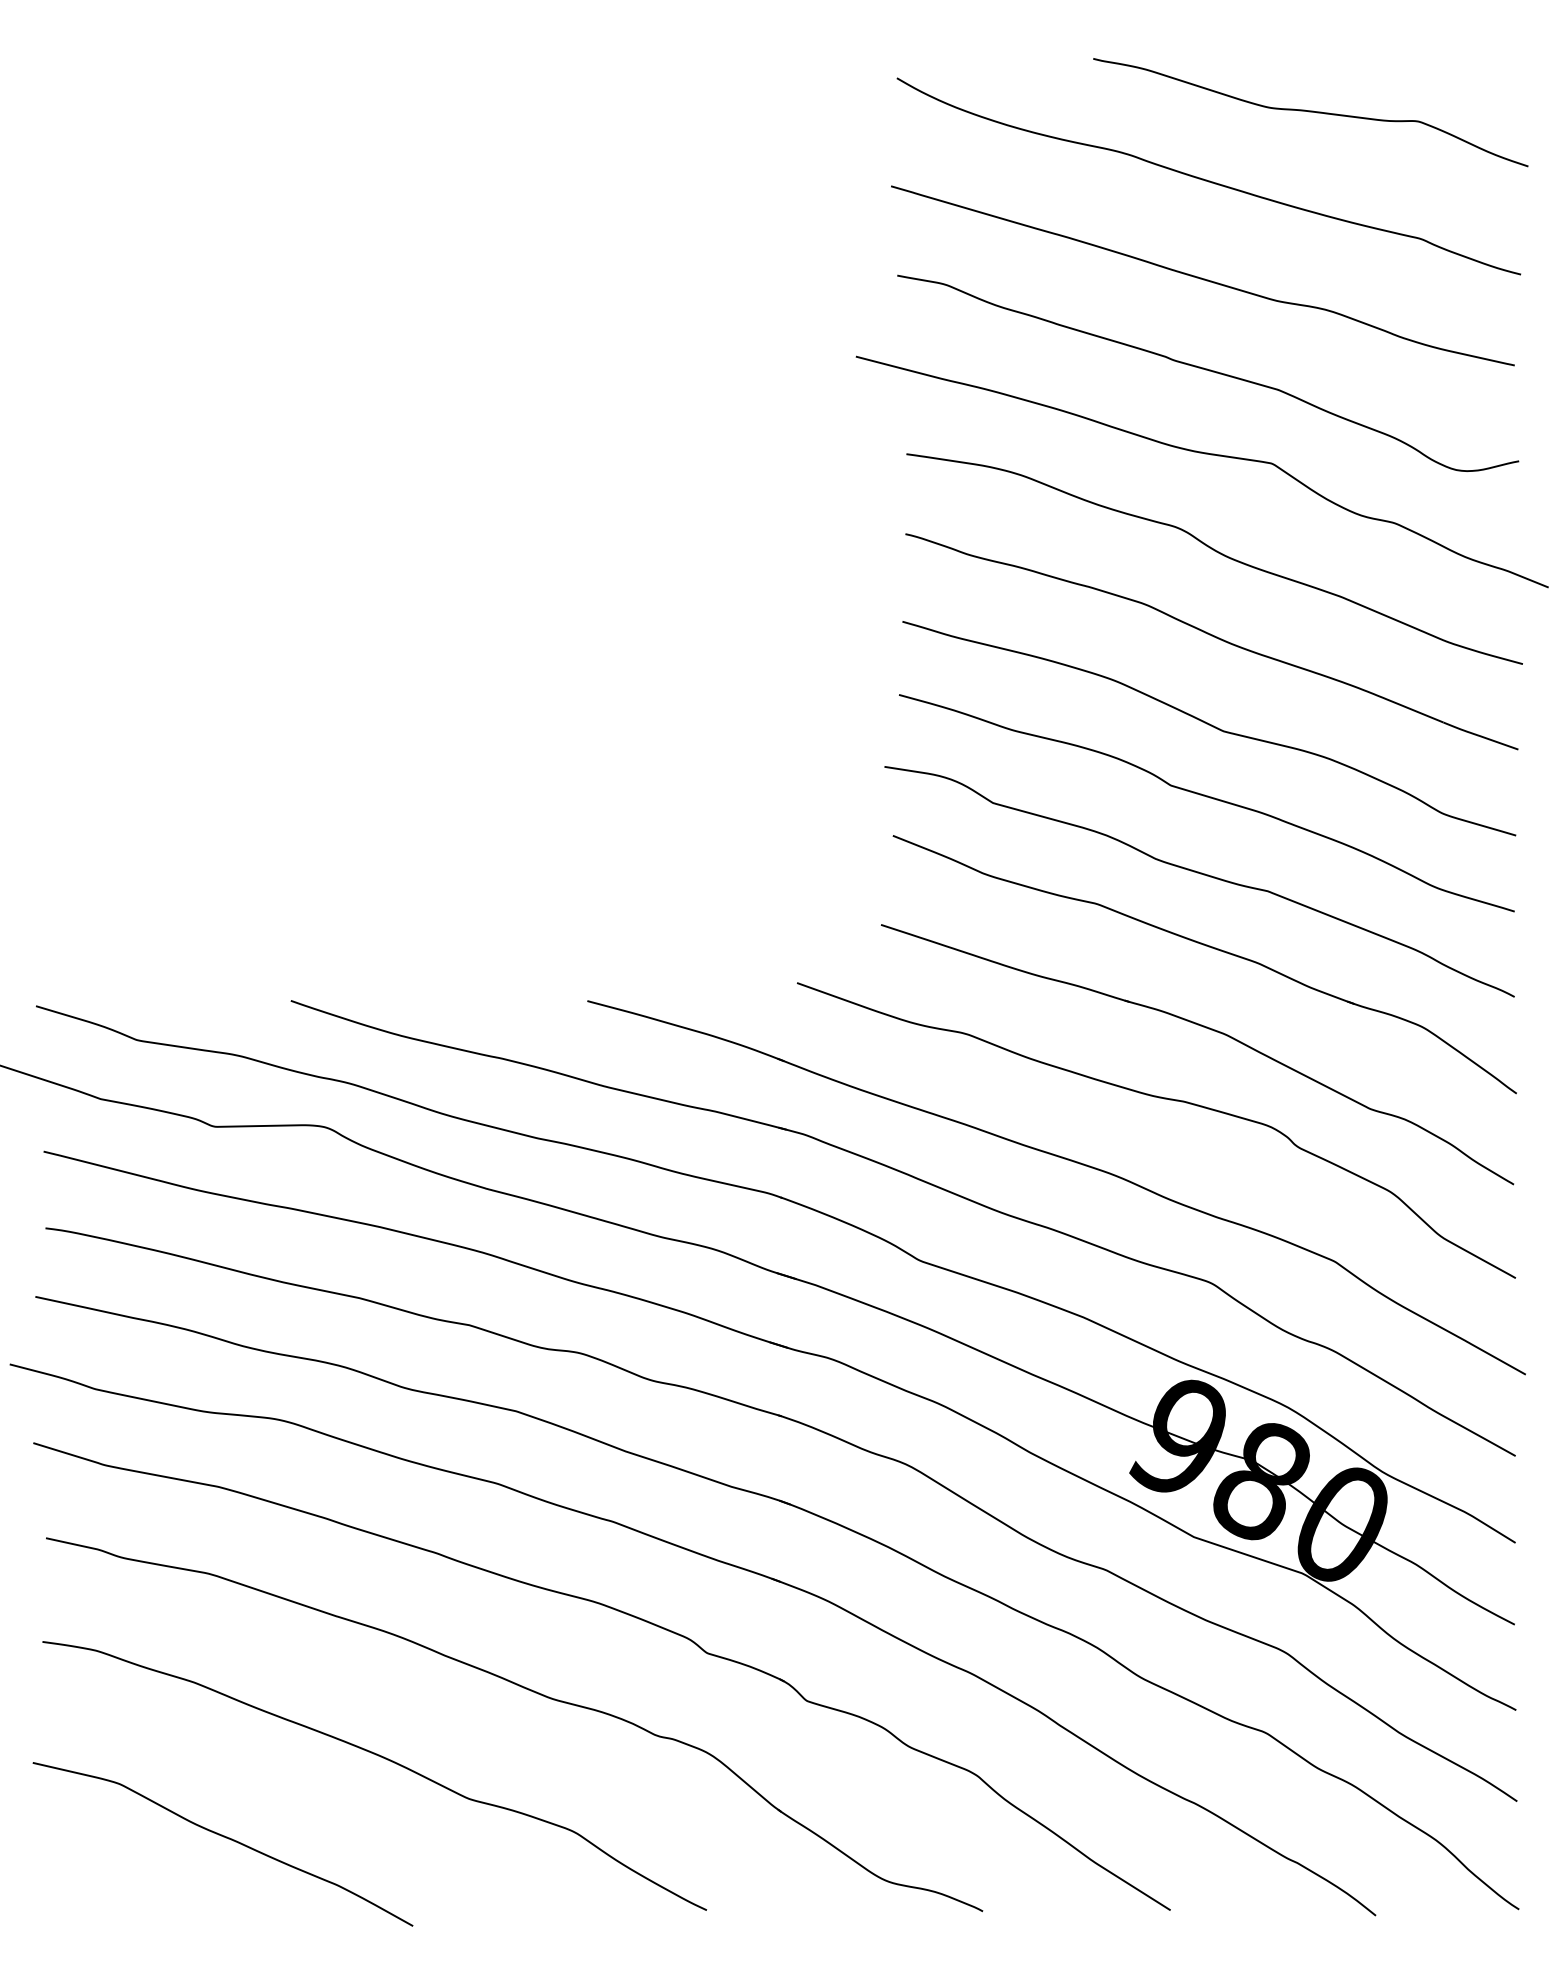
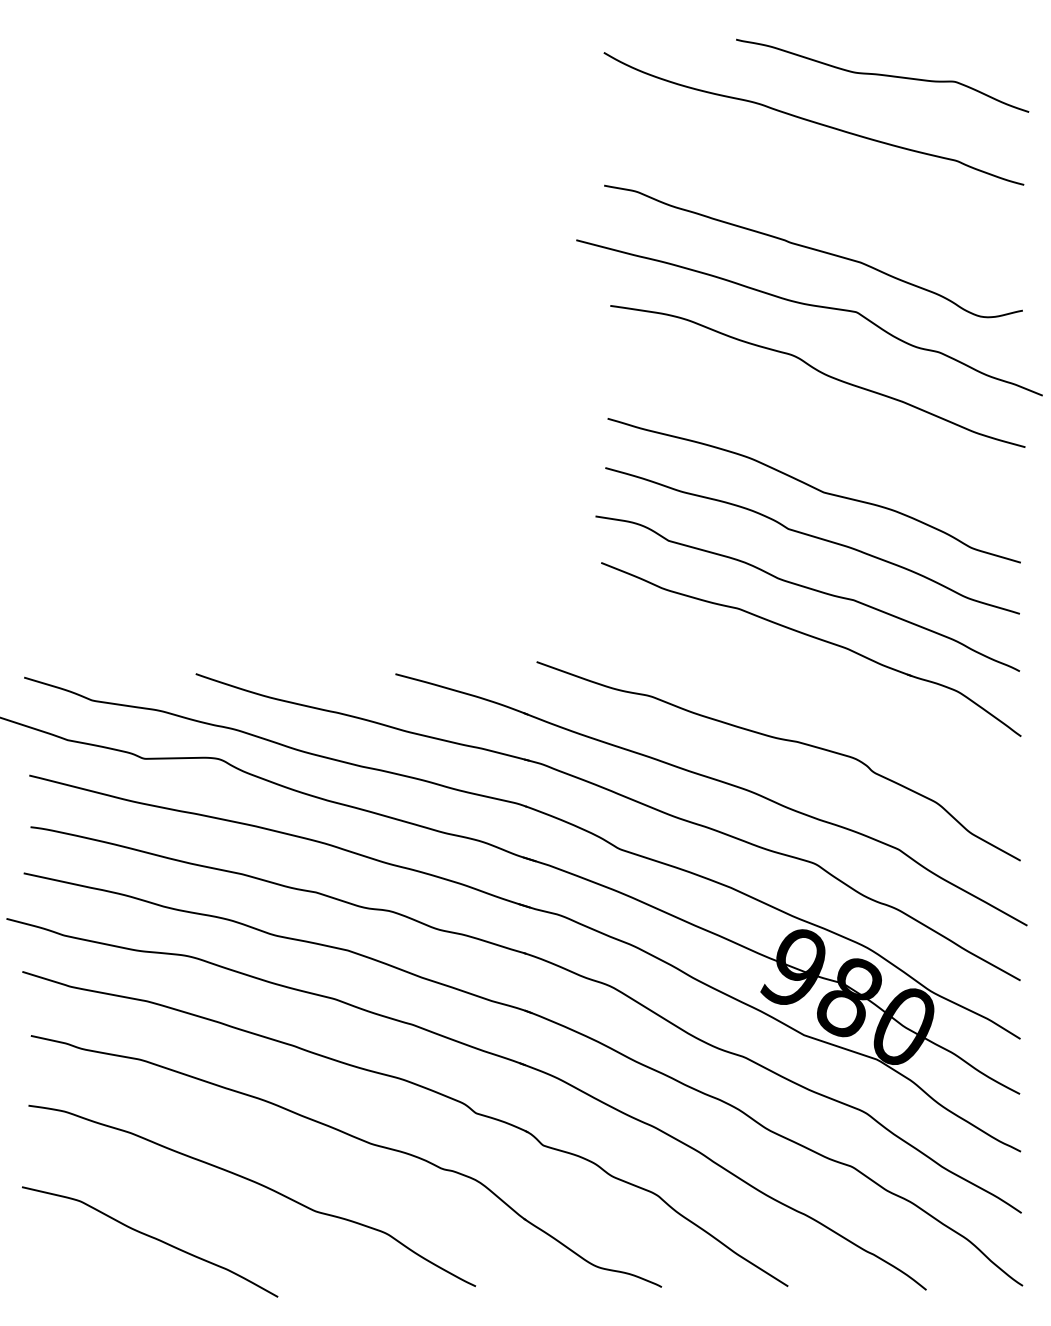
curve: (1202, 276) -> (809, 186), removed
part: (1211, 642) -> (815, 432), removed
part: (1208, 1029) -> (813, 693), removed

